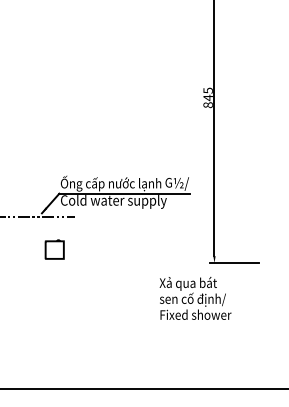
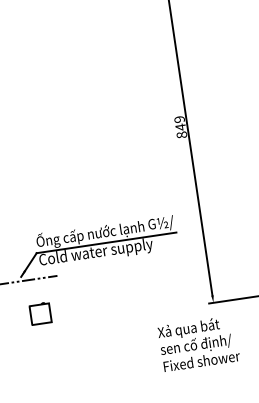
text: (207, 90) -> (178, 119), 845 -> 849

